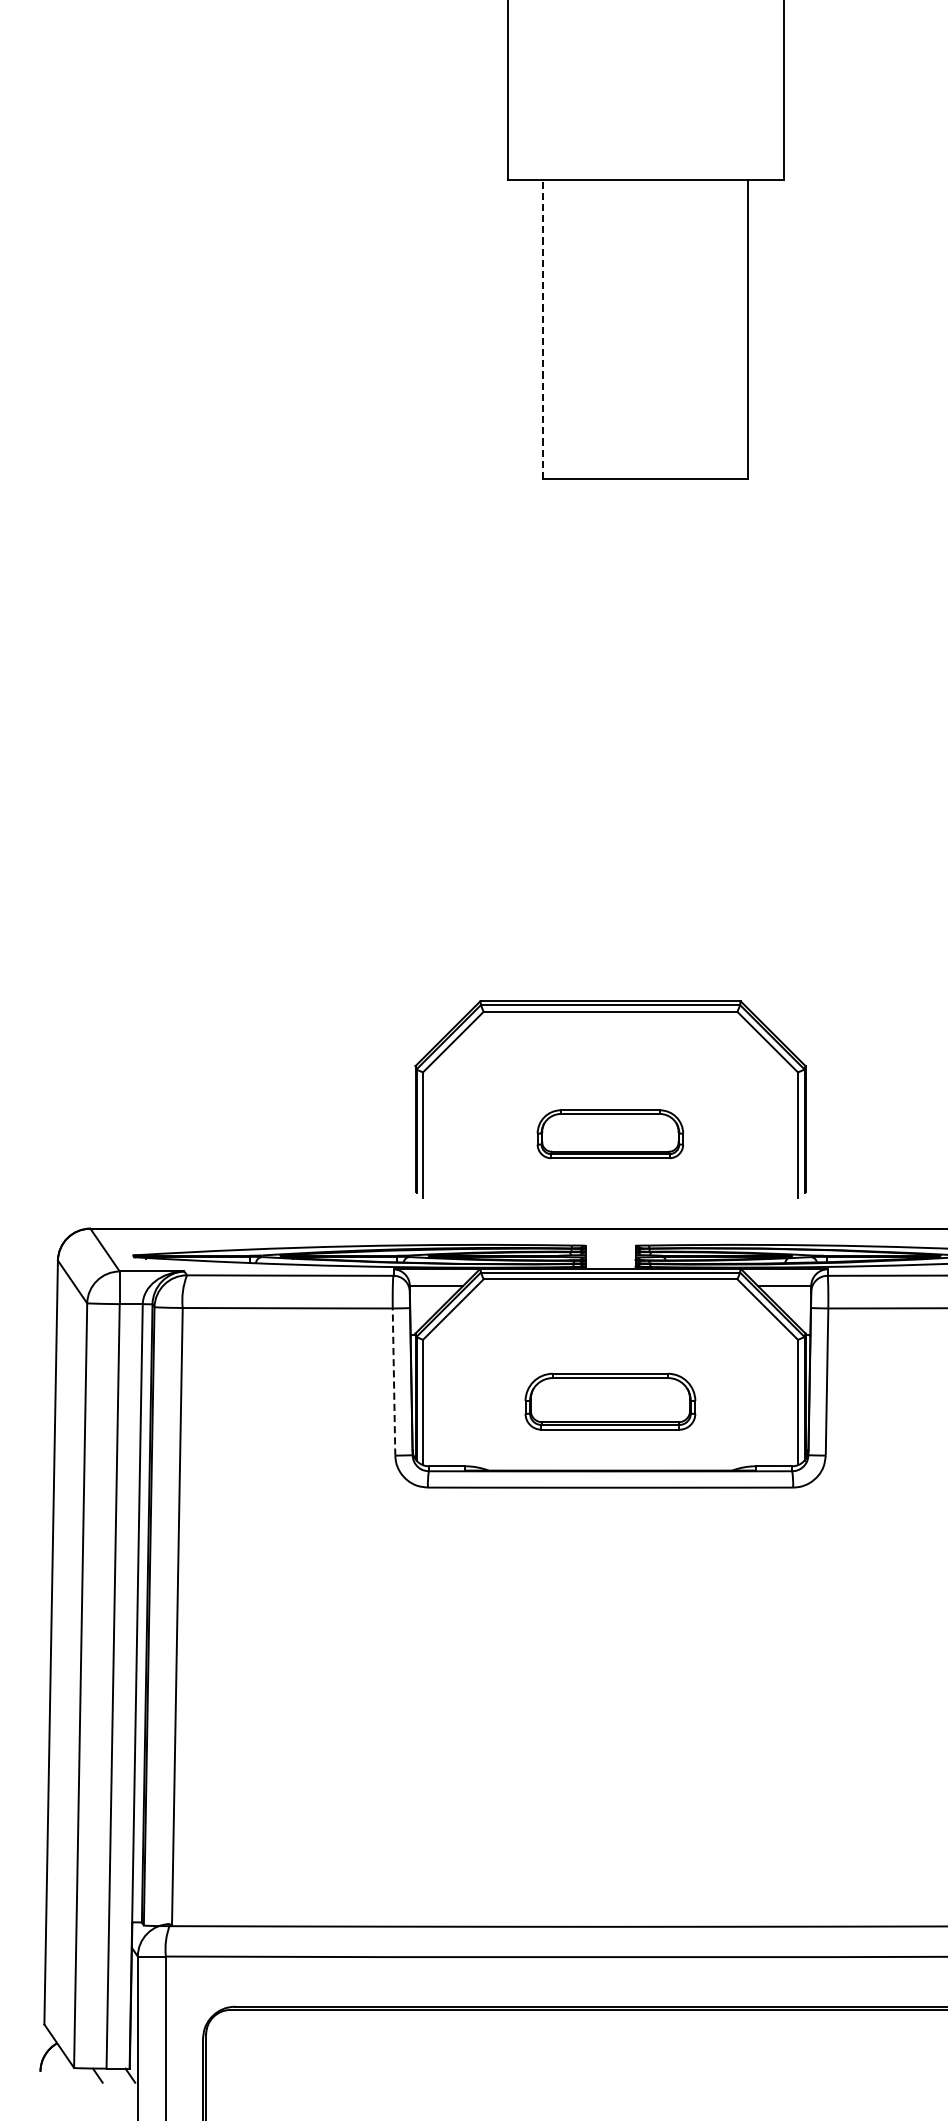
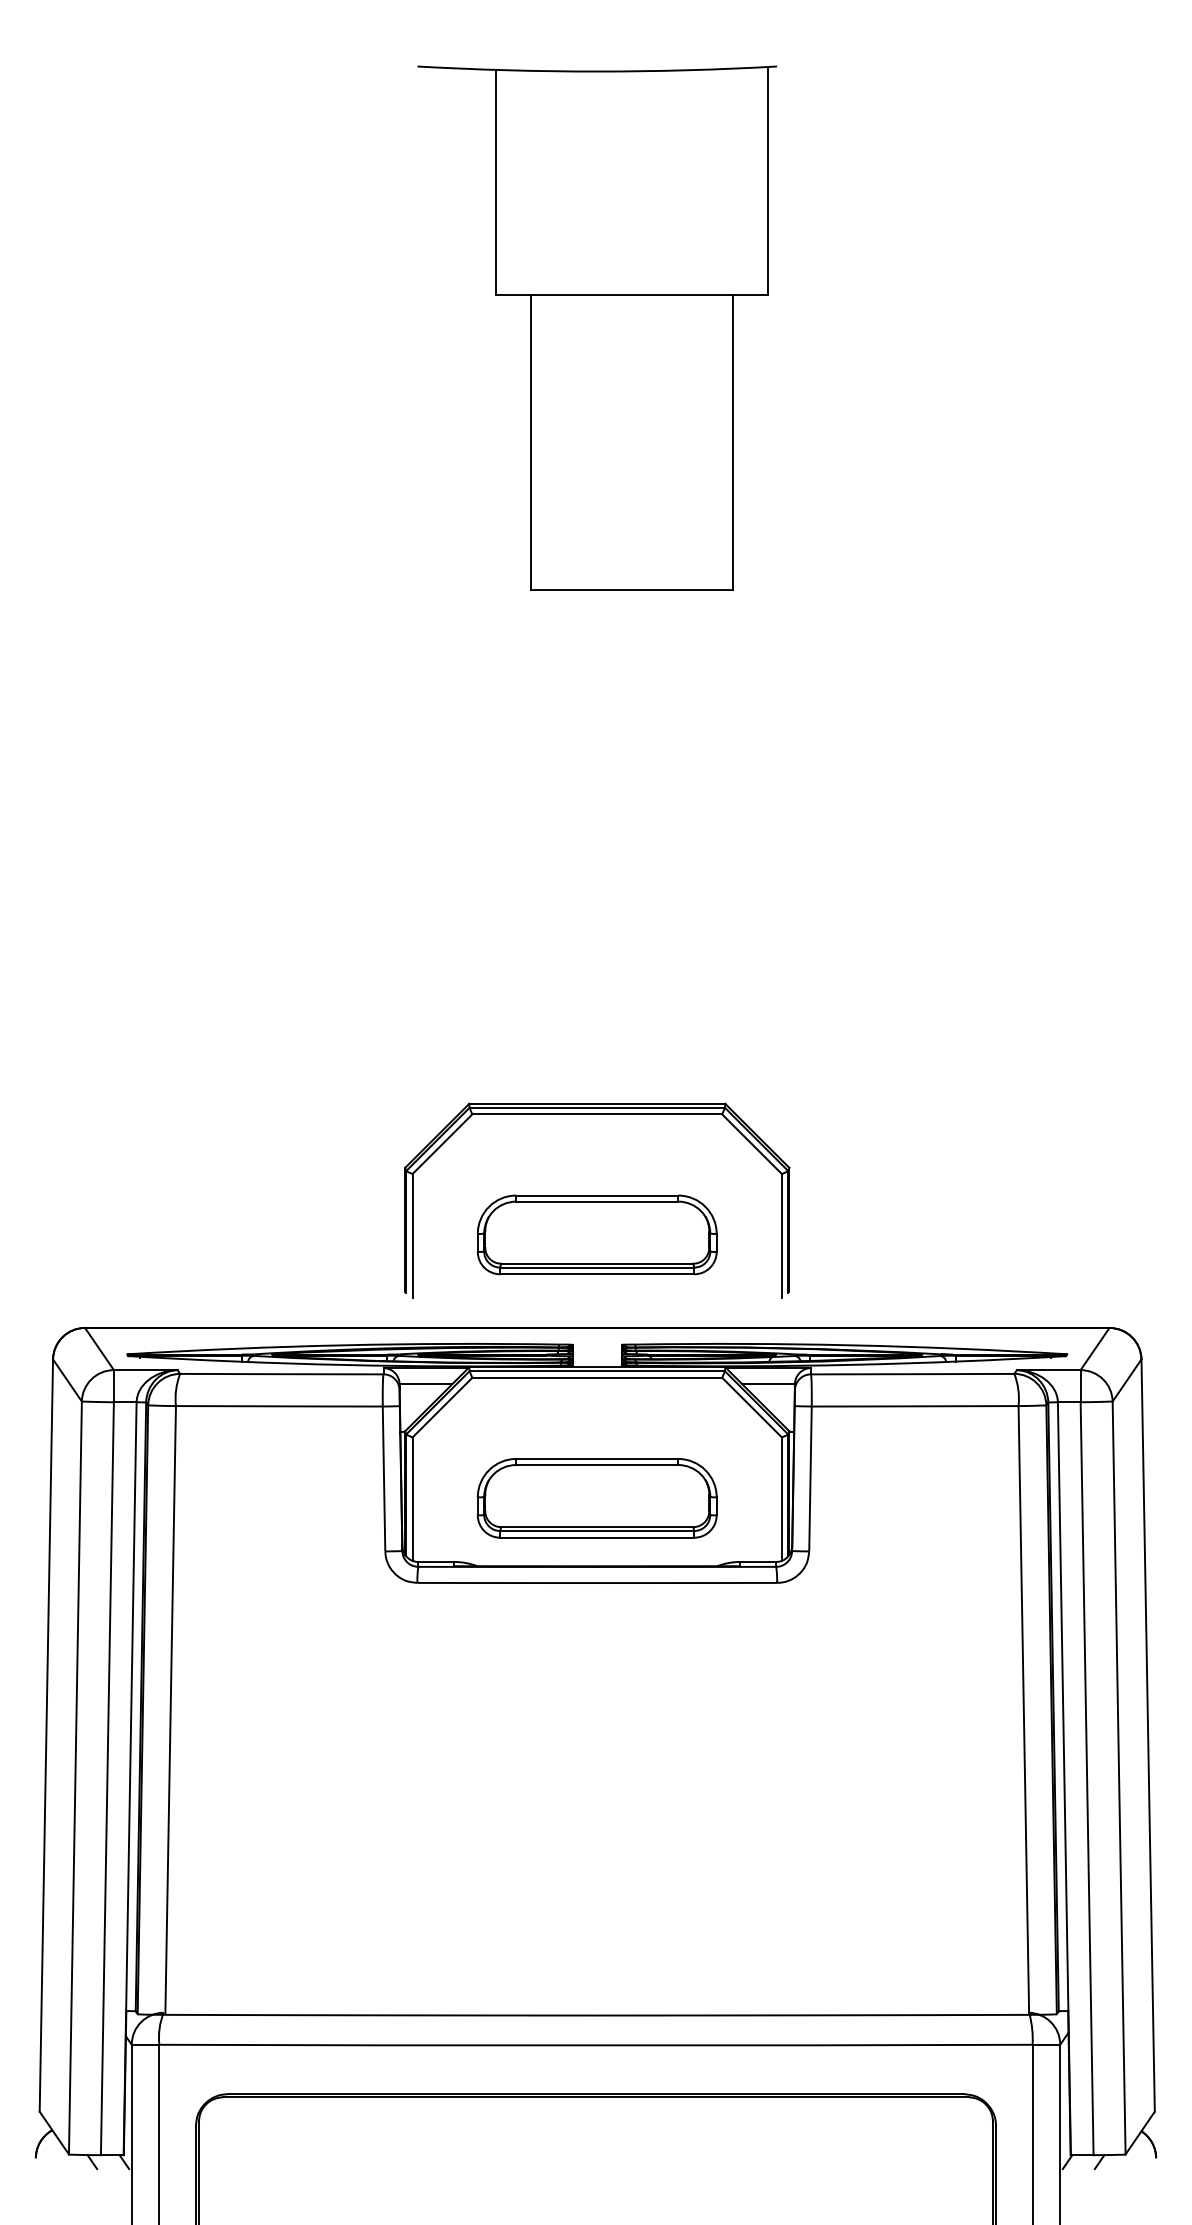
line: (543, 329) -> (531, 442), dashed -> solid
part: (609, 1133) -> (596, 1234), size x1.67
line: (394, 1382) -> (384, 1479), dashed -> solid
part: (609, 1401) -> (596, 1498), size x1.43

